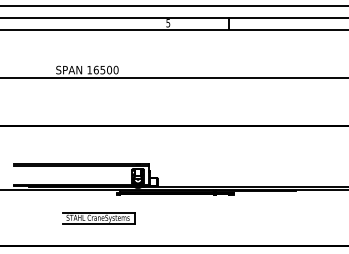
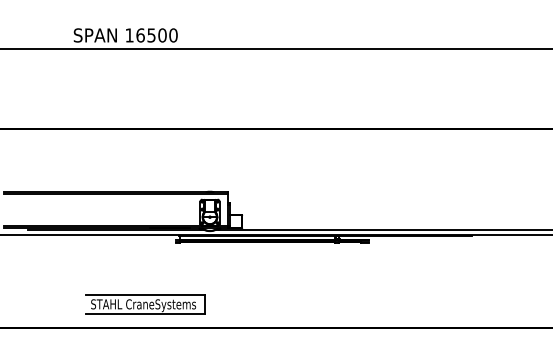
part: (98, 218) -> (144, 305), moved

